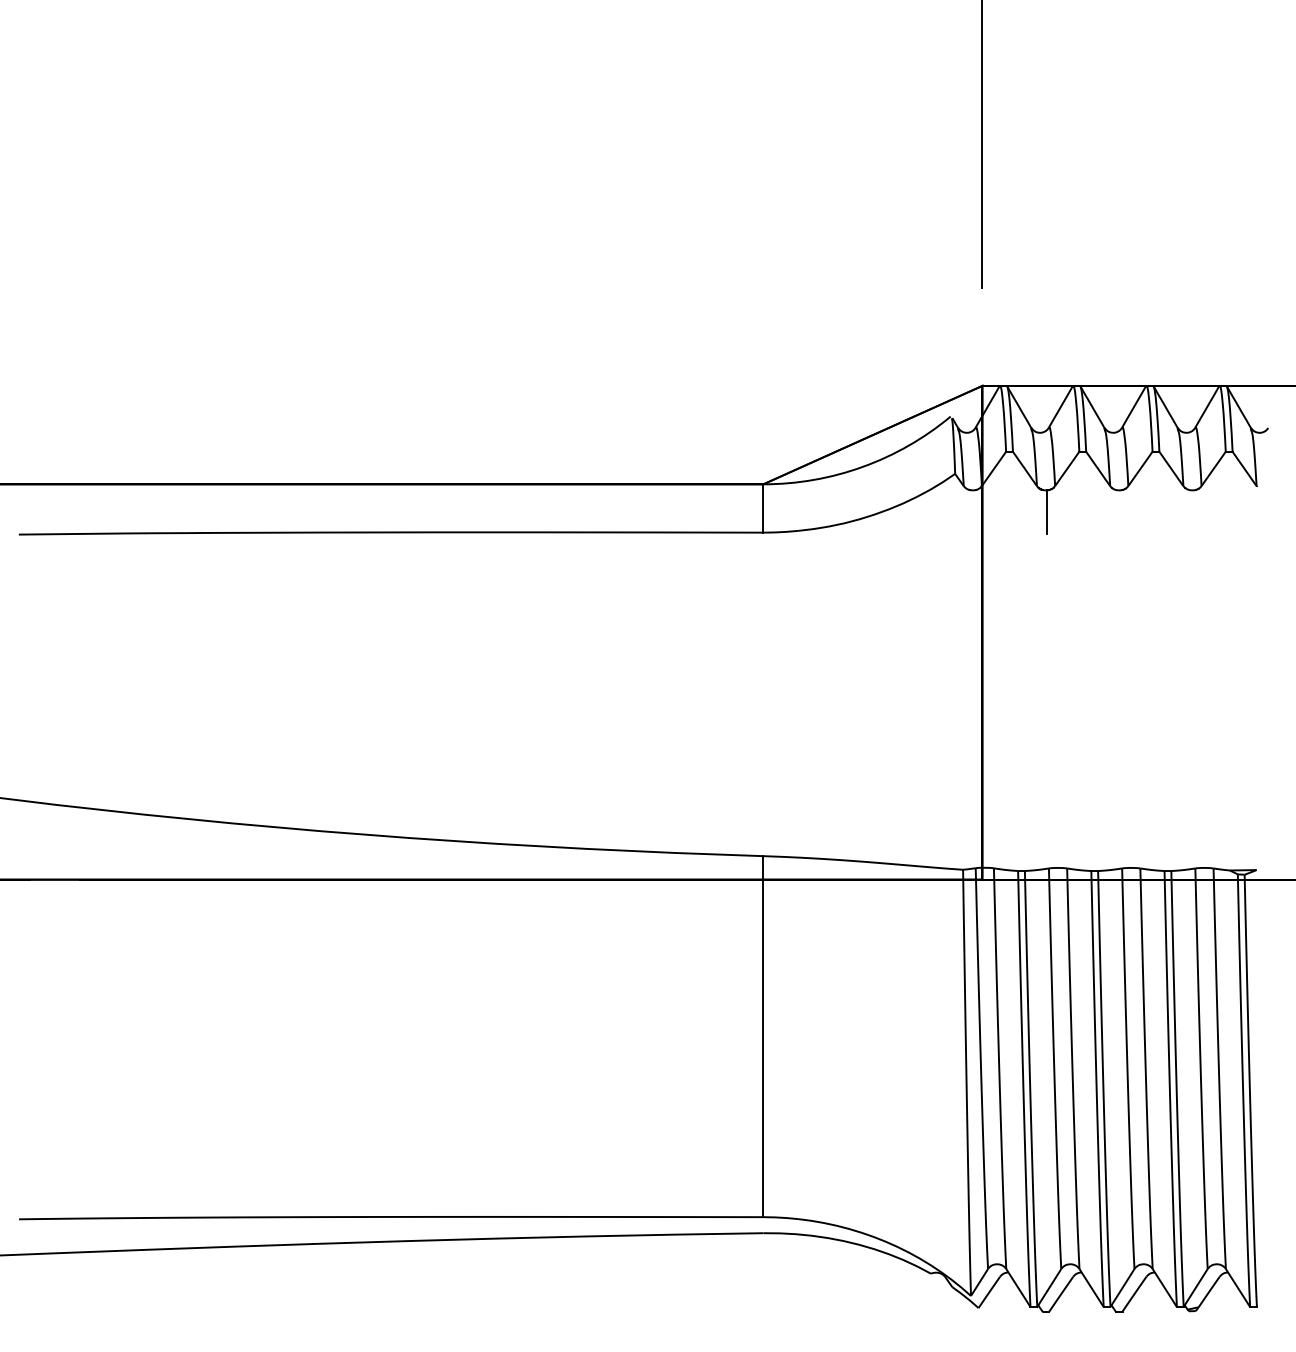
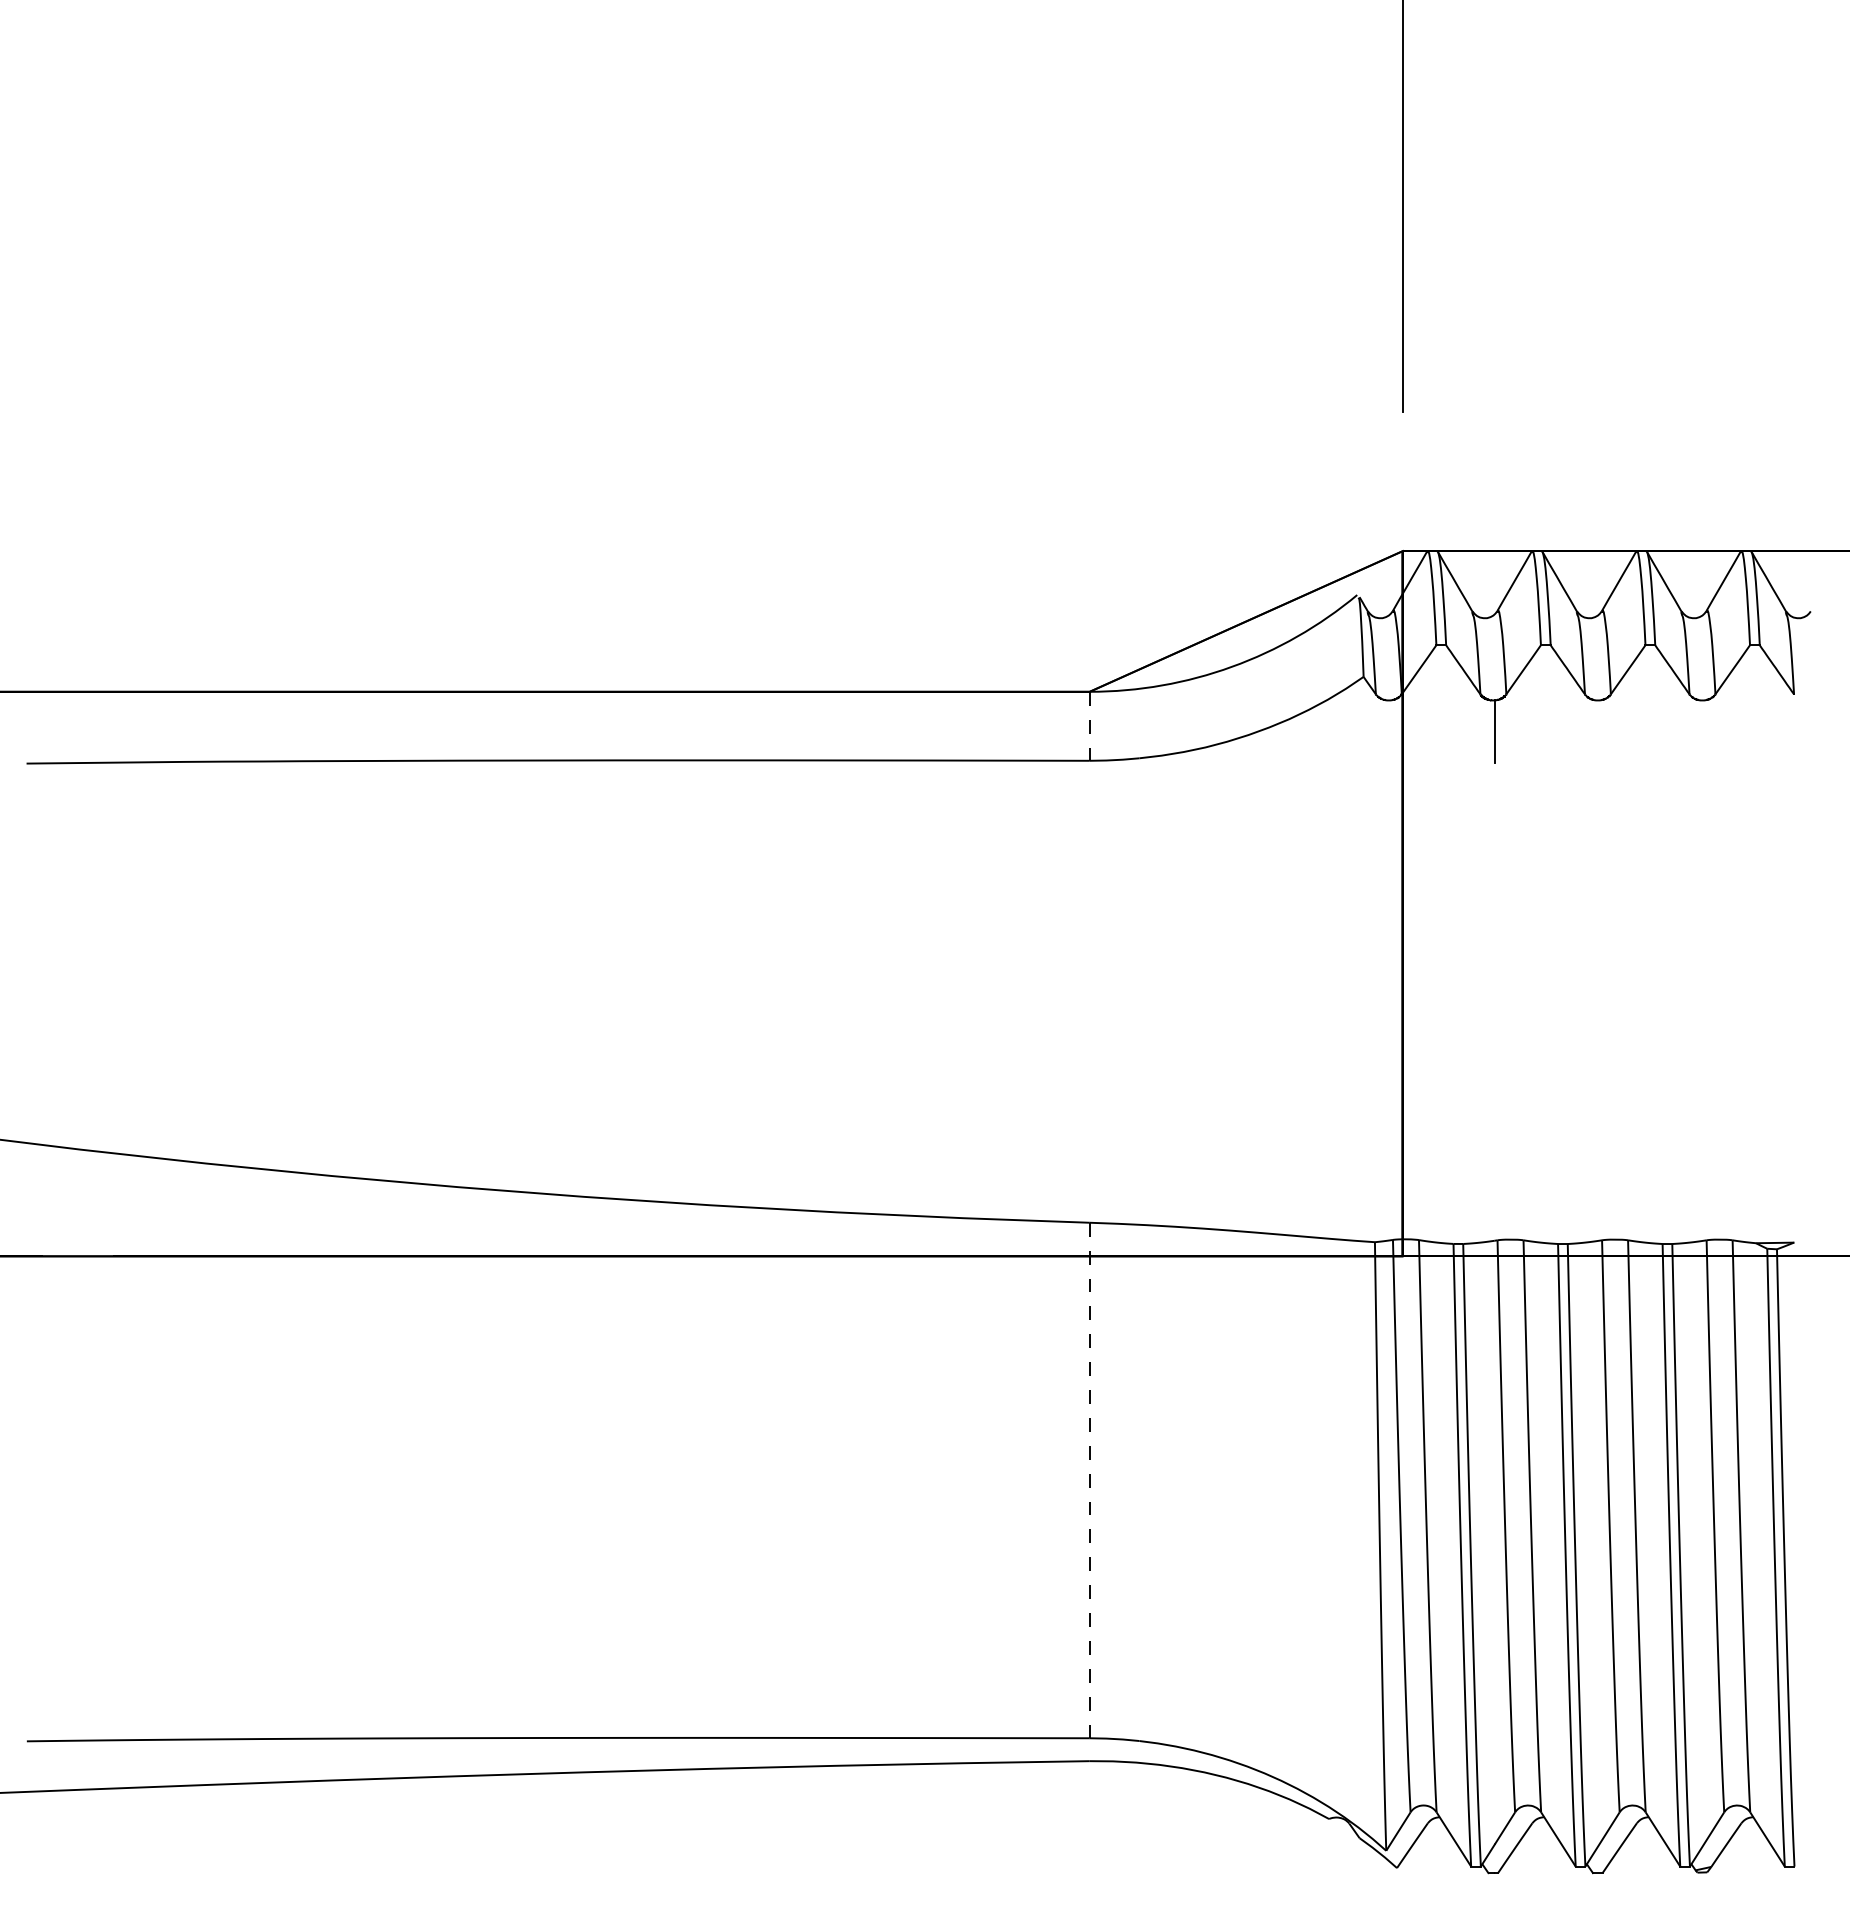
line: (763, 508) -> (1089, 726), solid -> dashed
line: (763, 1036) -> (1089, 1480), solid -> dashed

